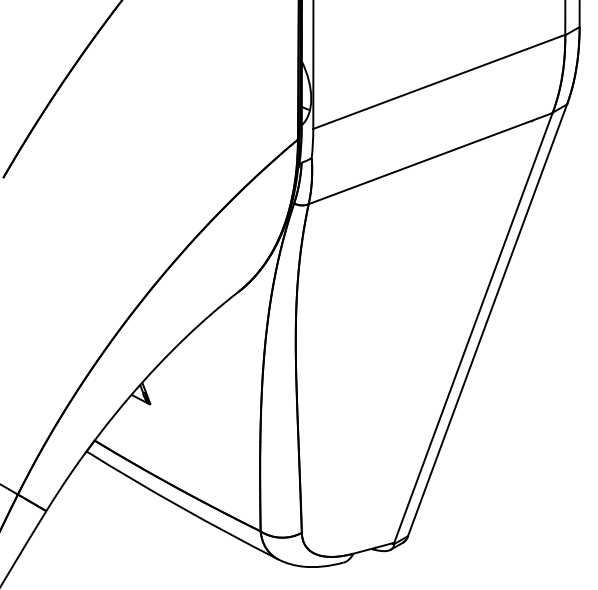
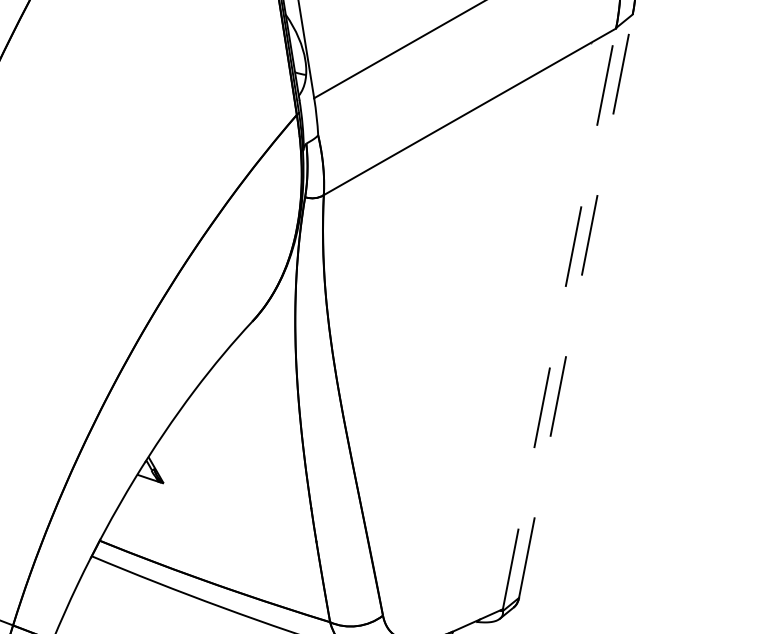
line: (487, 319) -> (575, 305), solid -> dashed
line: (473, 327) -> (559, 318), solid -> dashed

